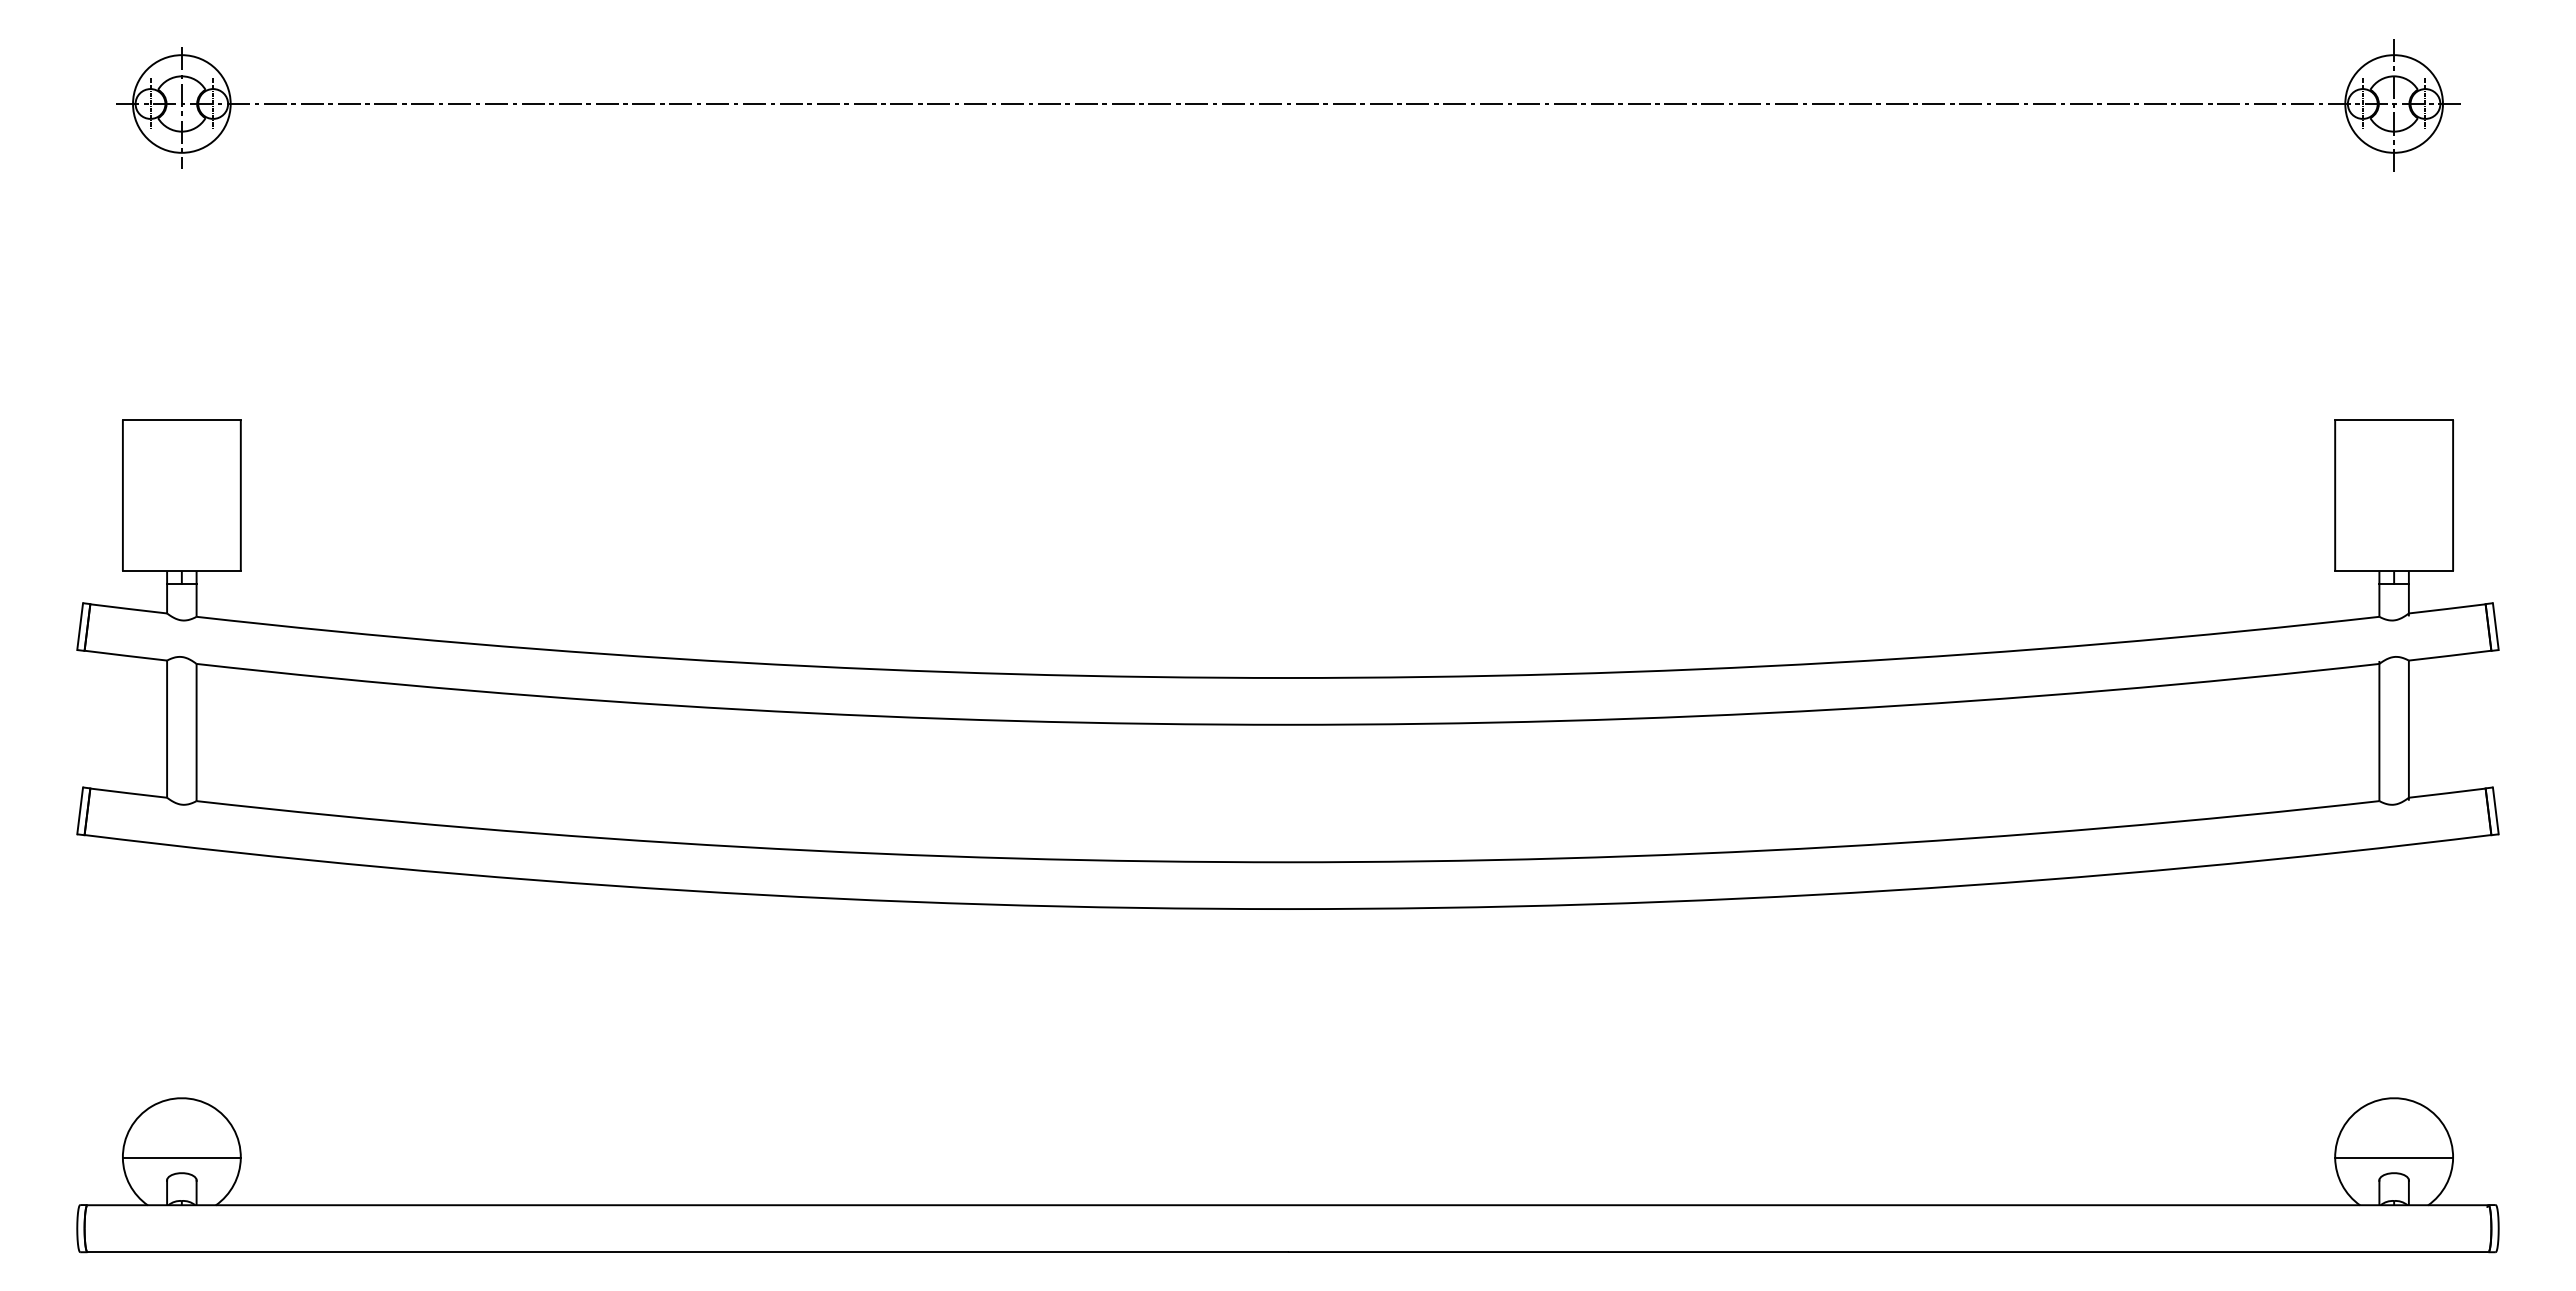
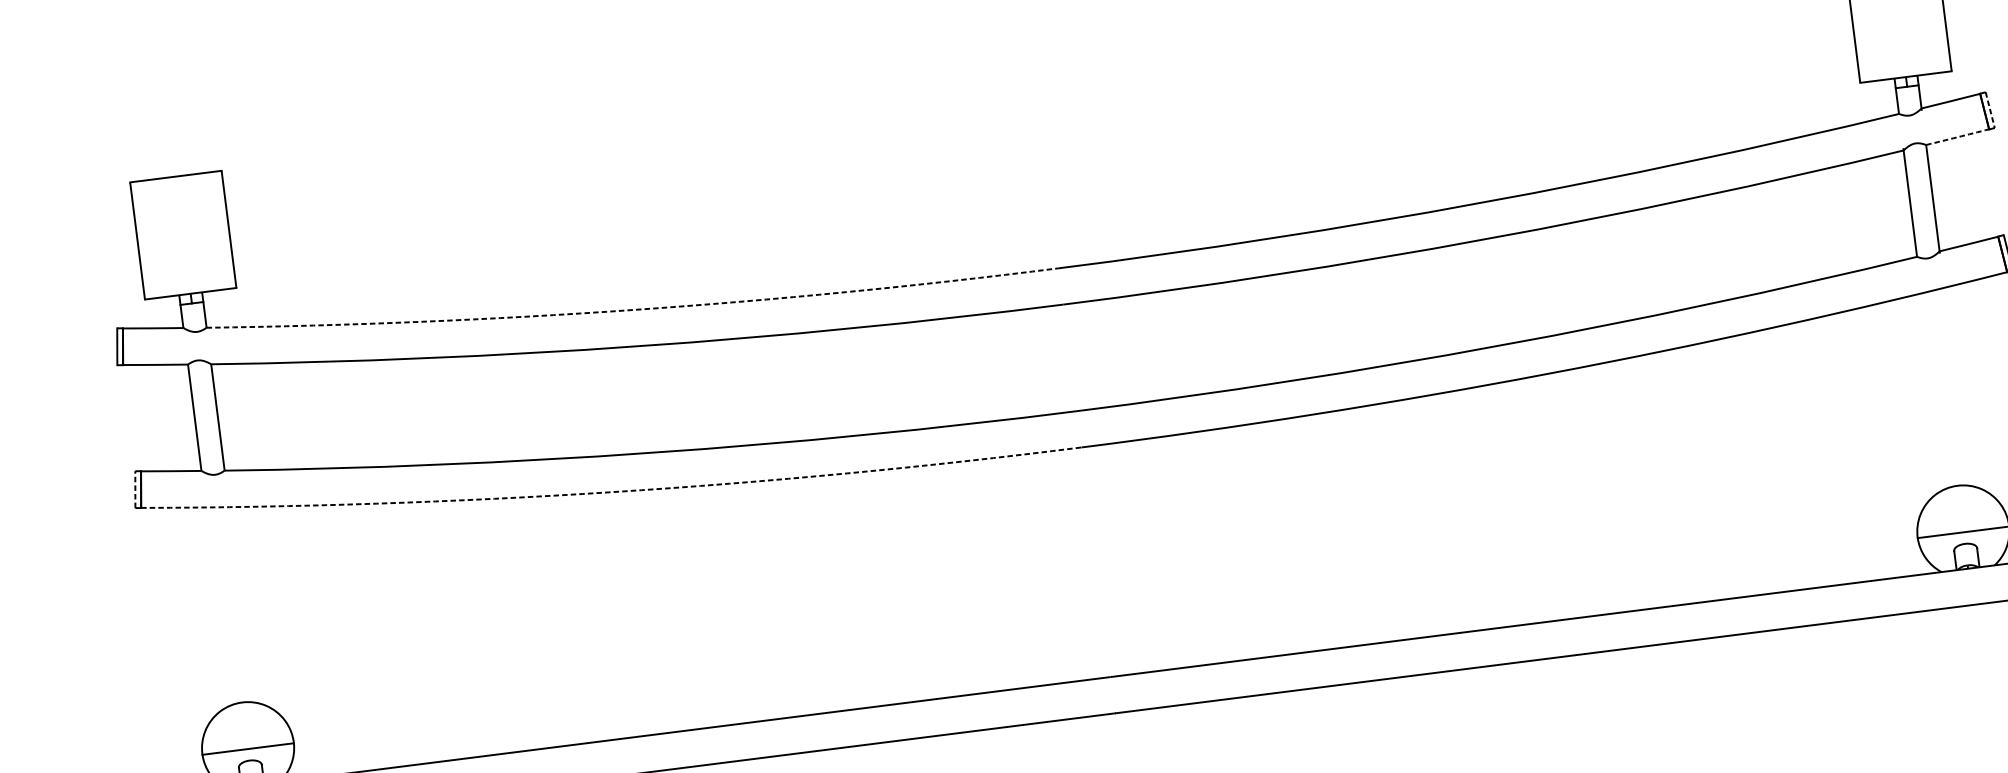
line: (2495, 626) -> (1989, 110), solid -> dashed
arc: (2450, 655) -> (1957, 136), solid -> dashed
arc: (741, 662) -> (633, 309), solid -> dashed
line: (80, 810) -> (135, 489), solid -> dashed
arc: (685, 890) -> (612, 492), solid -> dashed

